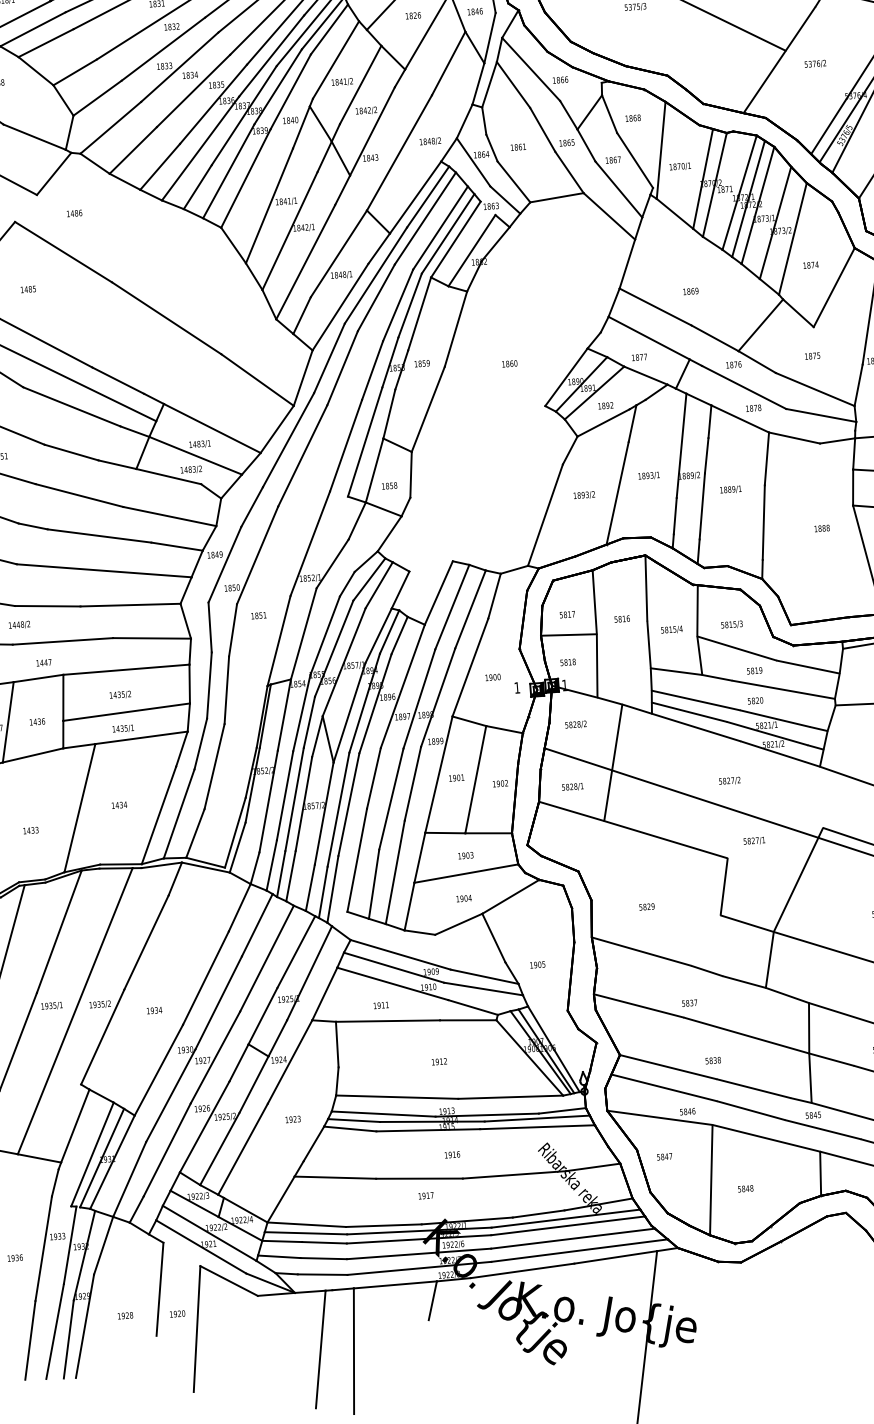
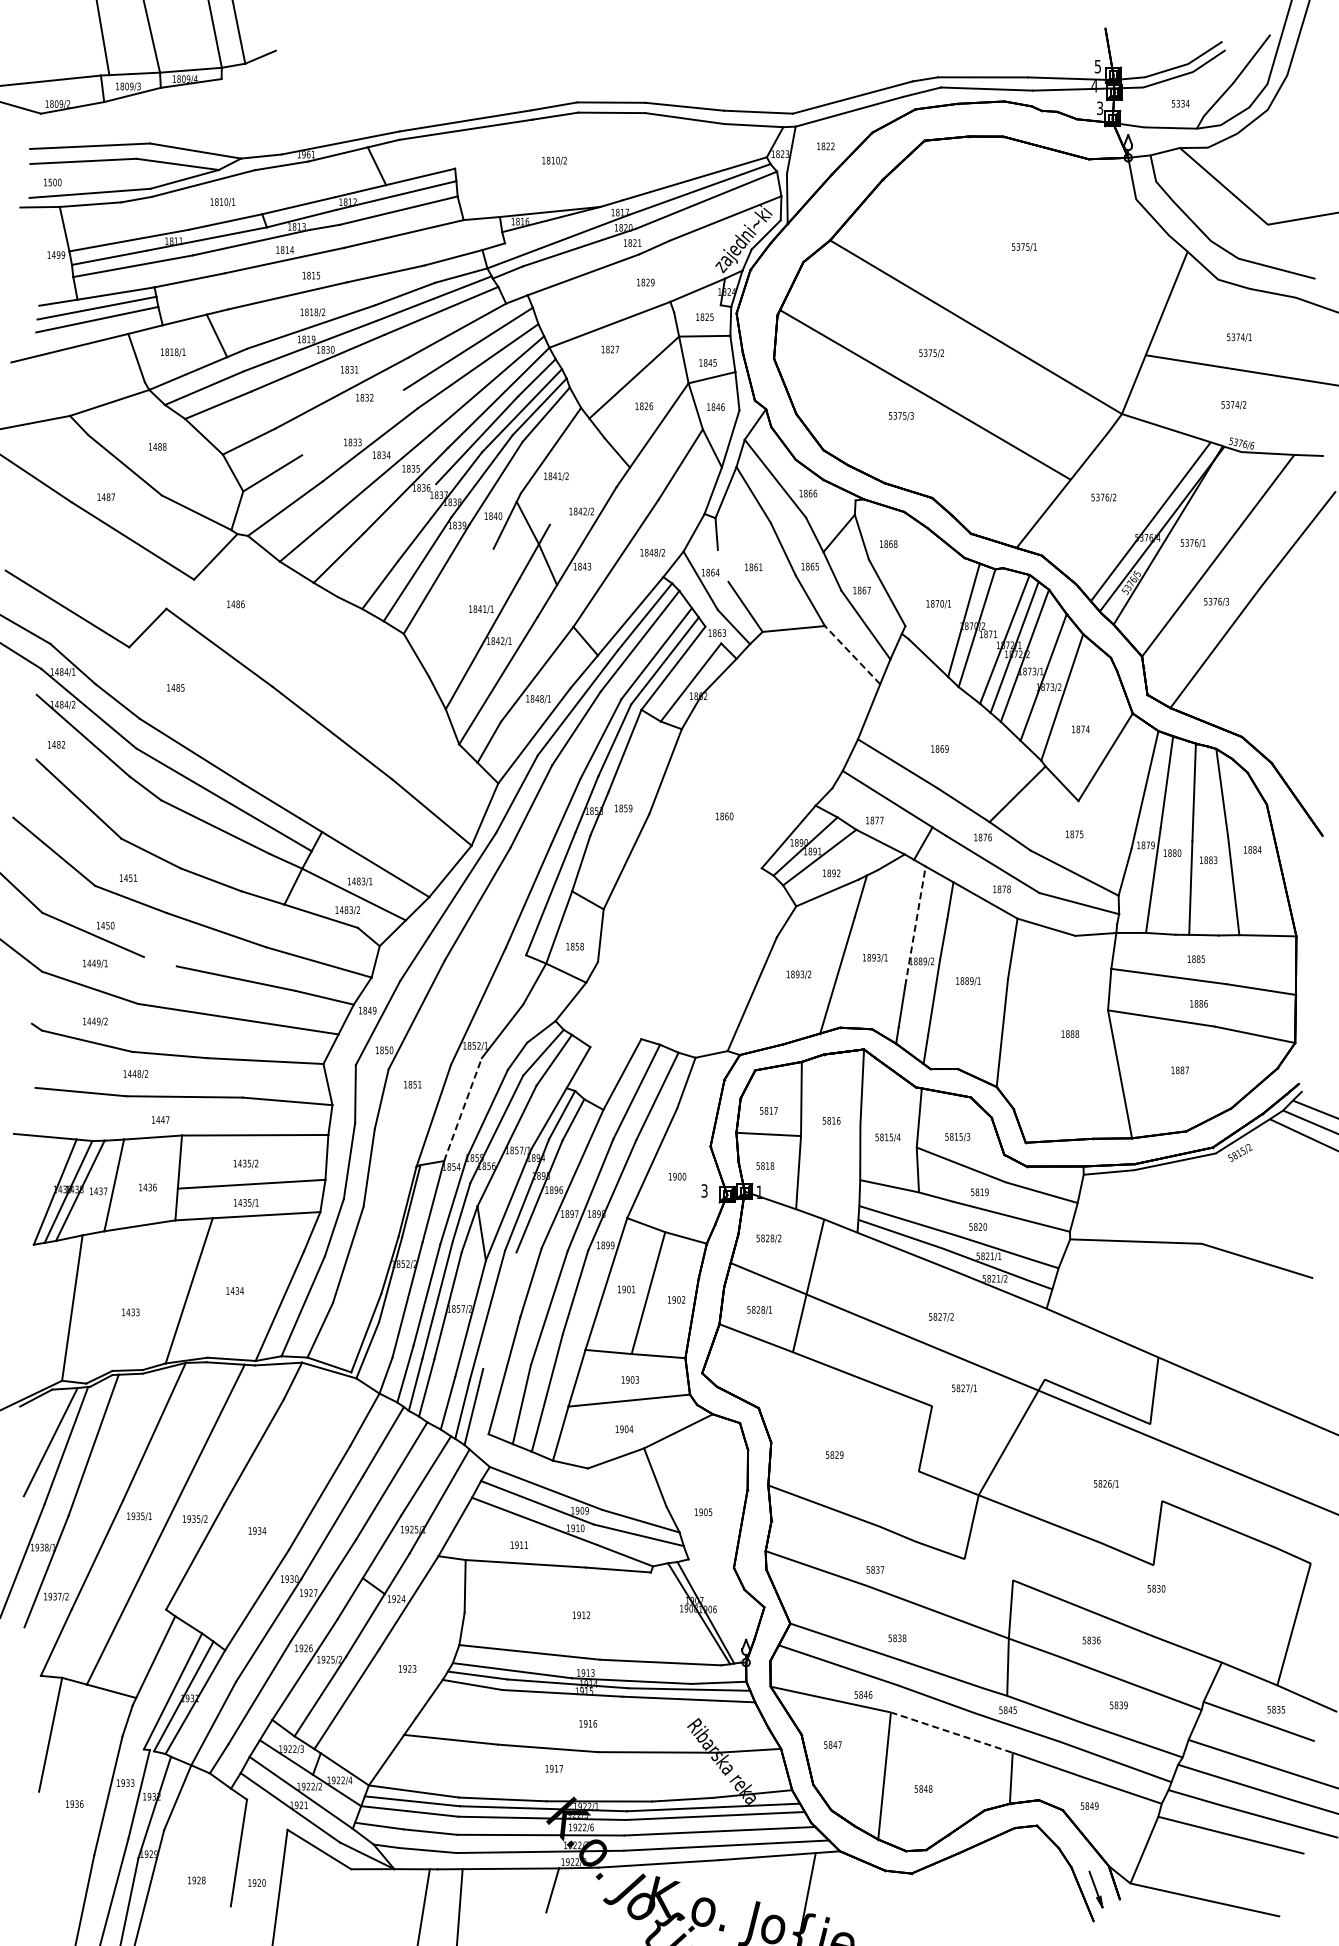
line: (163, 49) -> (352, 422), removed
line: (359, 85) -> (576, 481), removed
line: (491, 147) -> (722, 565), removed
line: (200, 148) -> (386, 540), removed
line: (660, 150) -> (917, 583), removed
line: (269, 205) -> (461, 612), removed
line: (609, 215) -> (852, 654), solid -> dashed
line: (681, 446) -> (915, 926), solid -> dashed
line: (32, 526) -> (159, 961), removed
line: (304, 633) -> (463, 1109), solid -> dashed
text: (517, 687) -> (704, 1190), 1 -> 3
line: (348, 804) -> (499, 1310), removed
line: (787, 995) -> (988, 1569), removed
line: (553, 1048) -> (714, 1610), removed
line: (529, 1057) -> (685, 1618), removed
line: (766, 1138) -> (951, 1732), solid -> dashed

